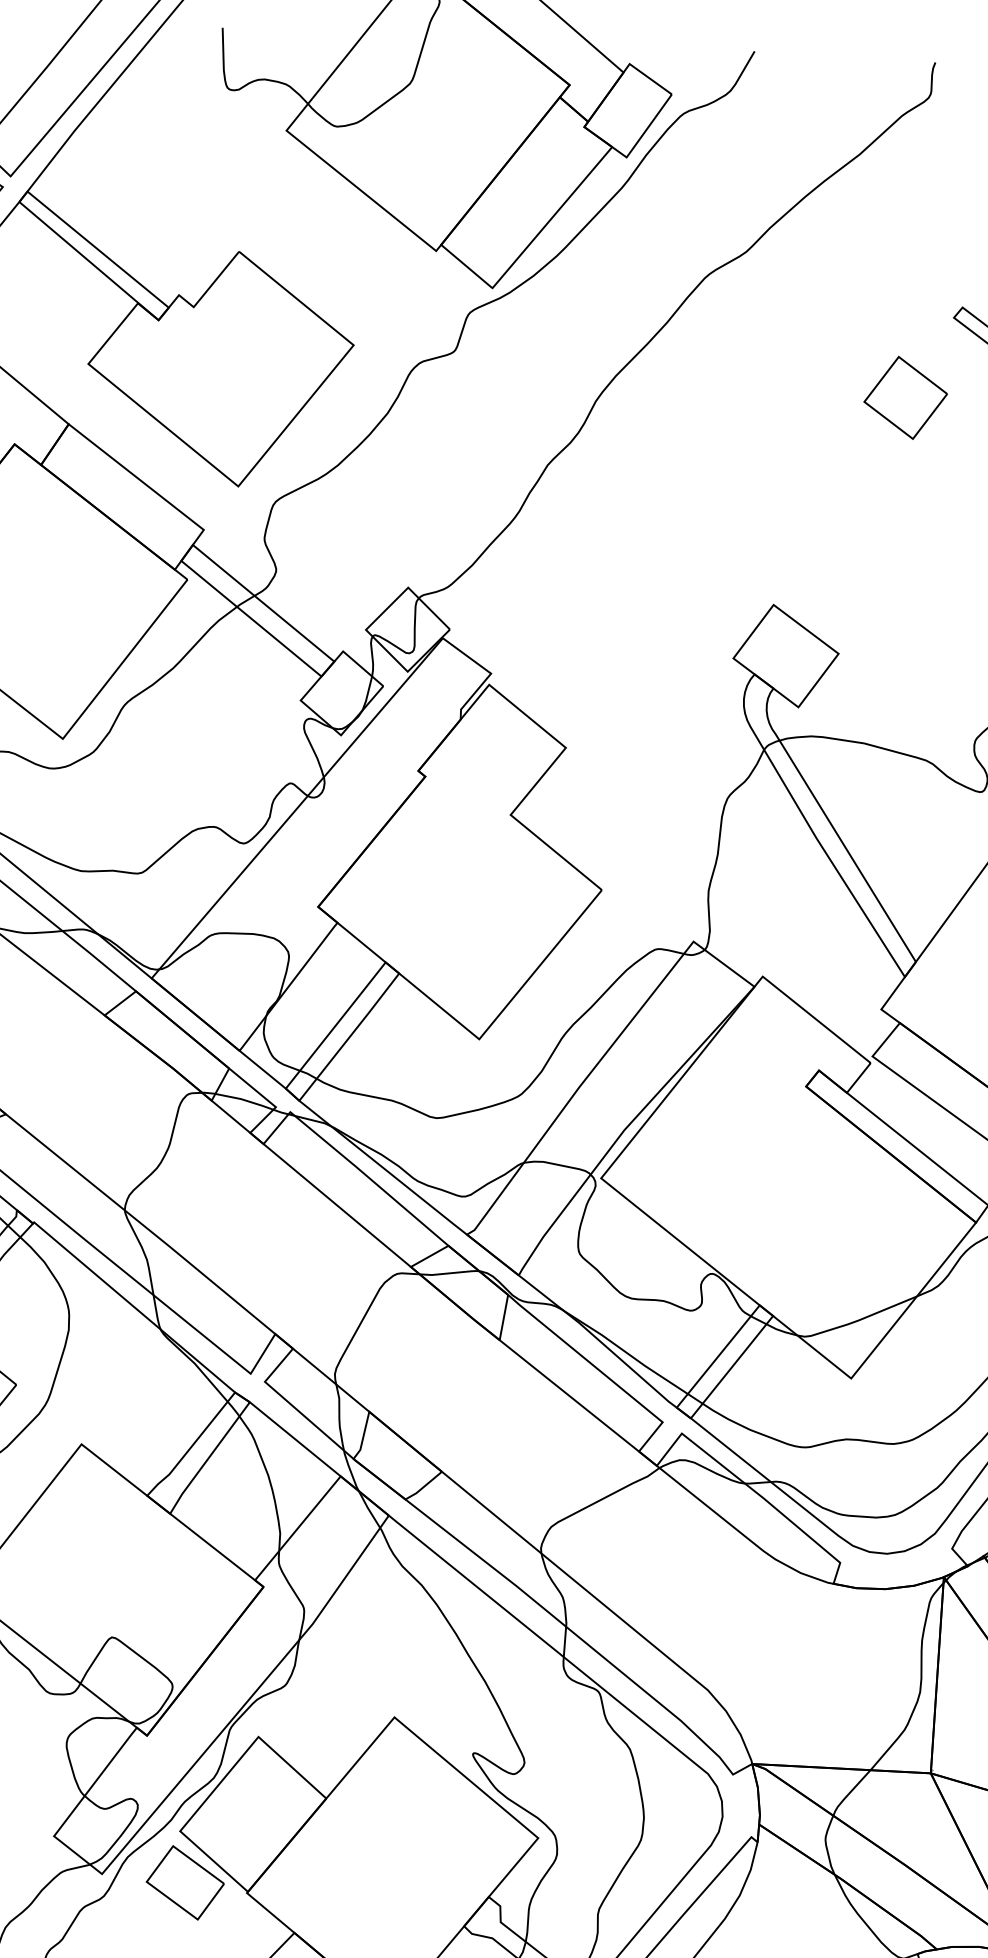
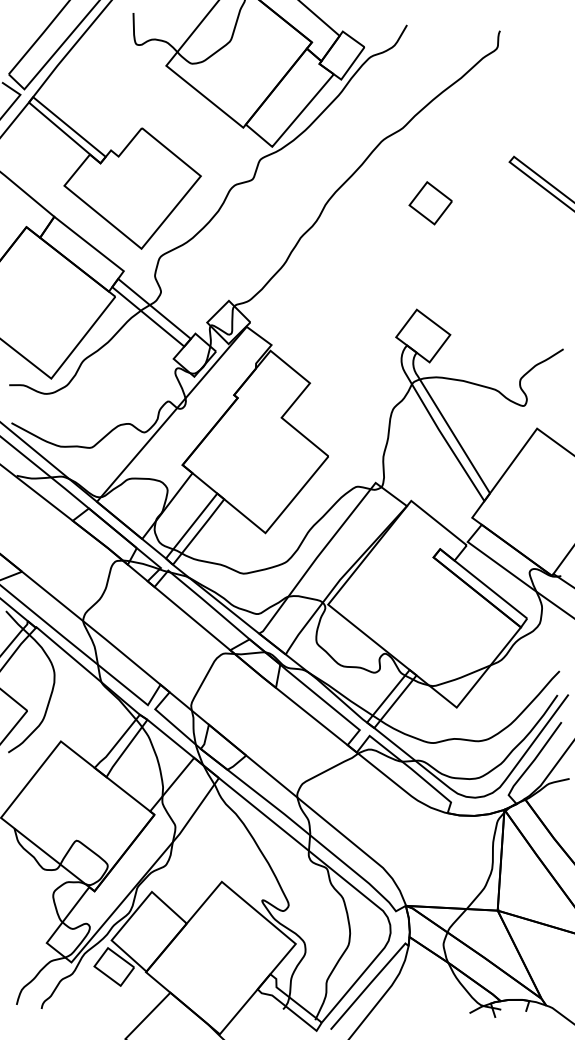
part: (905, 398) -> (430, 203), moved

